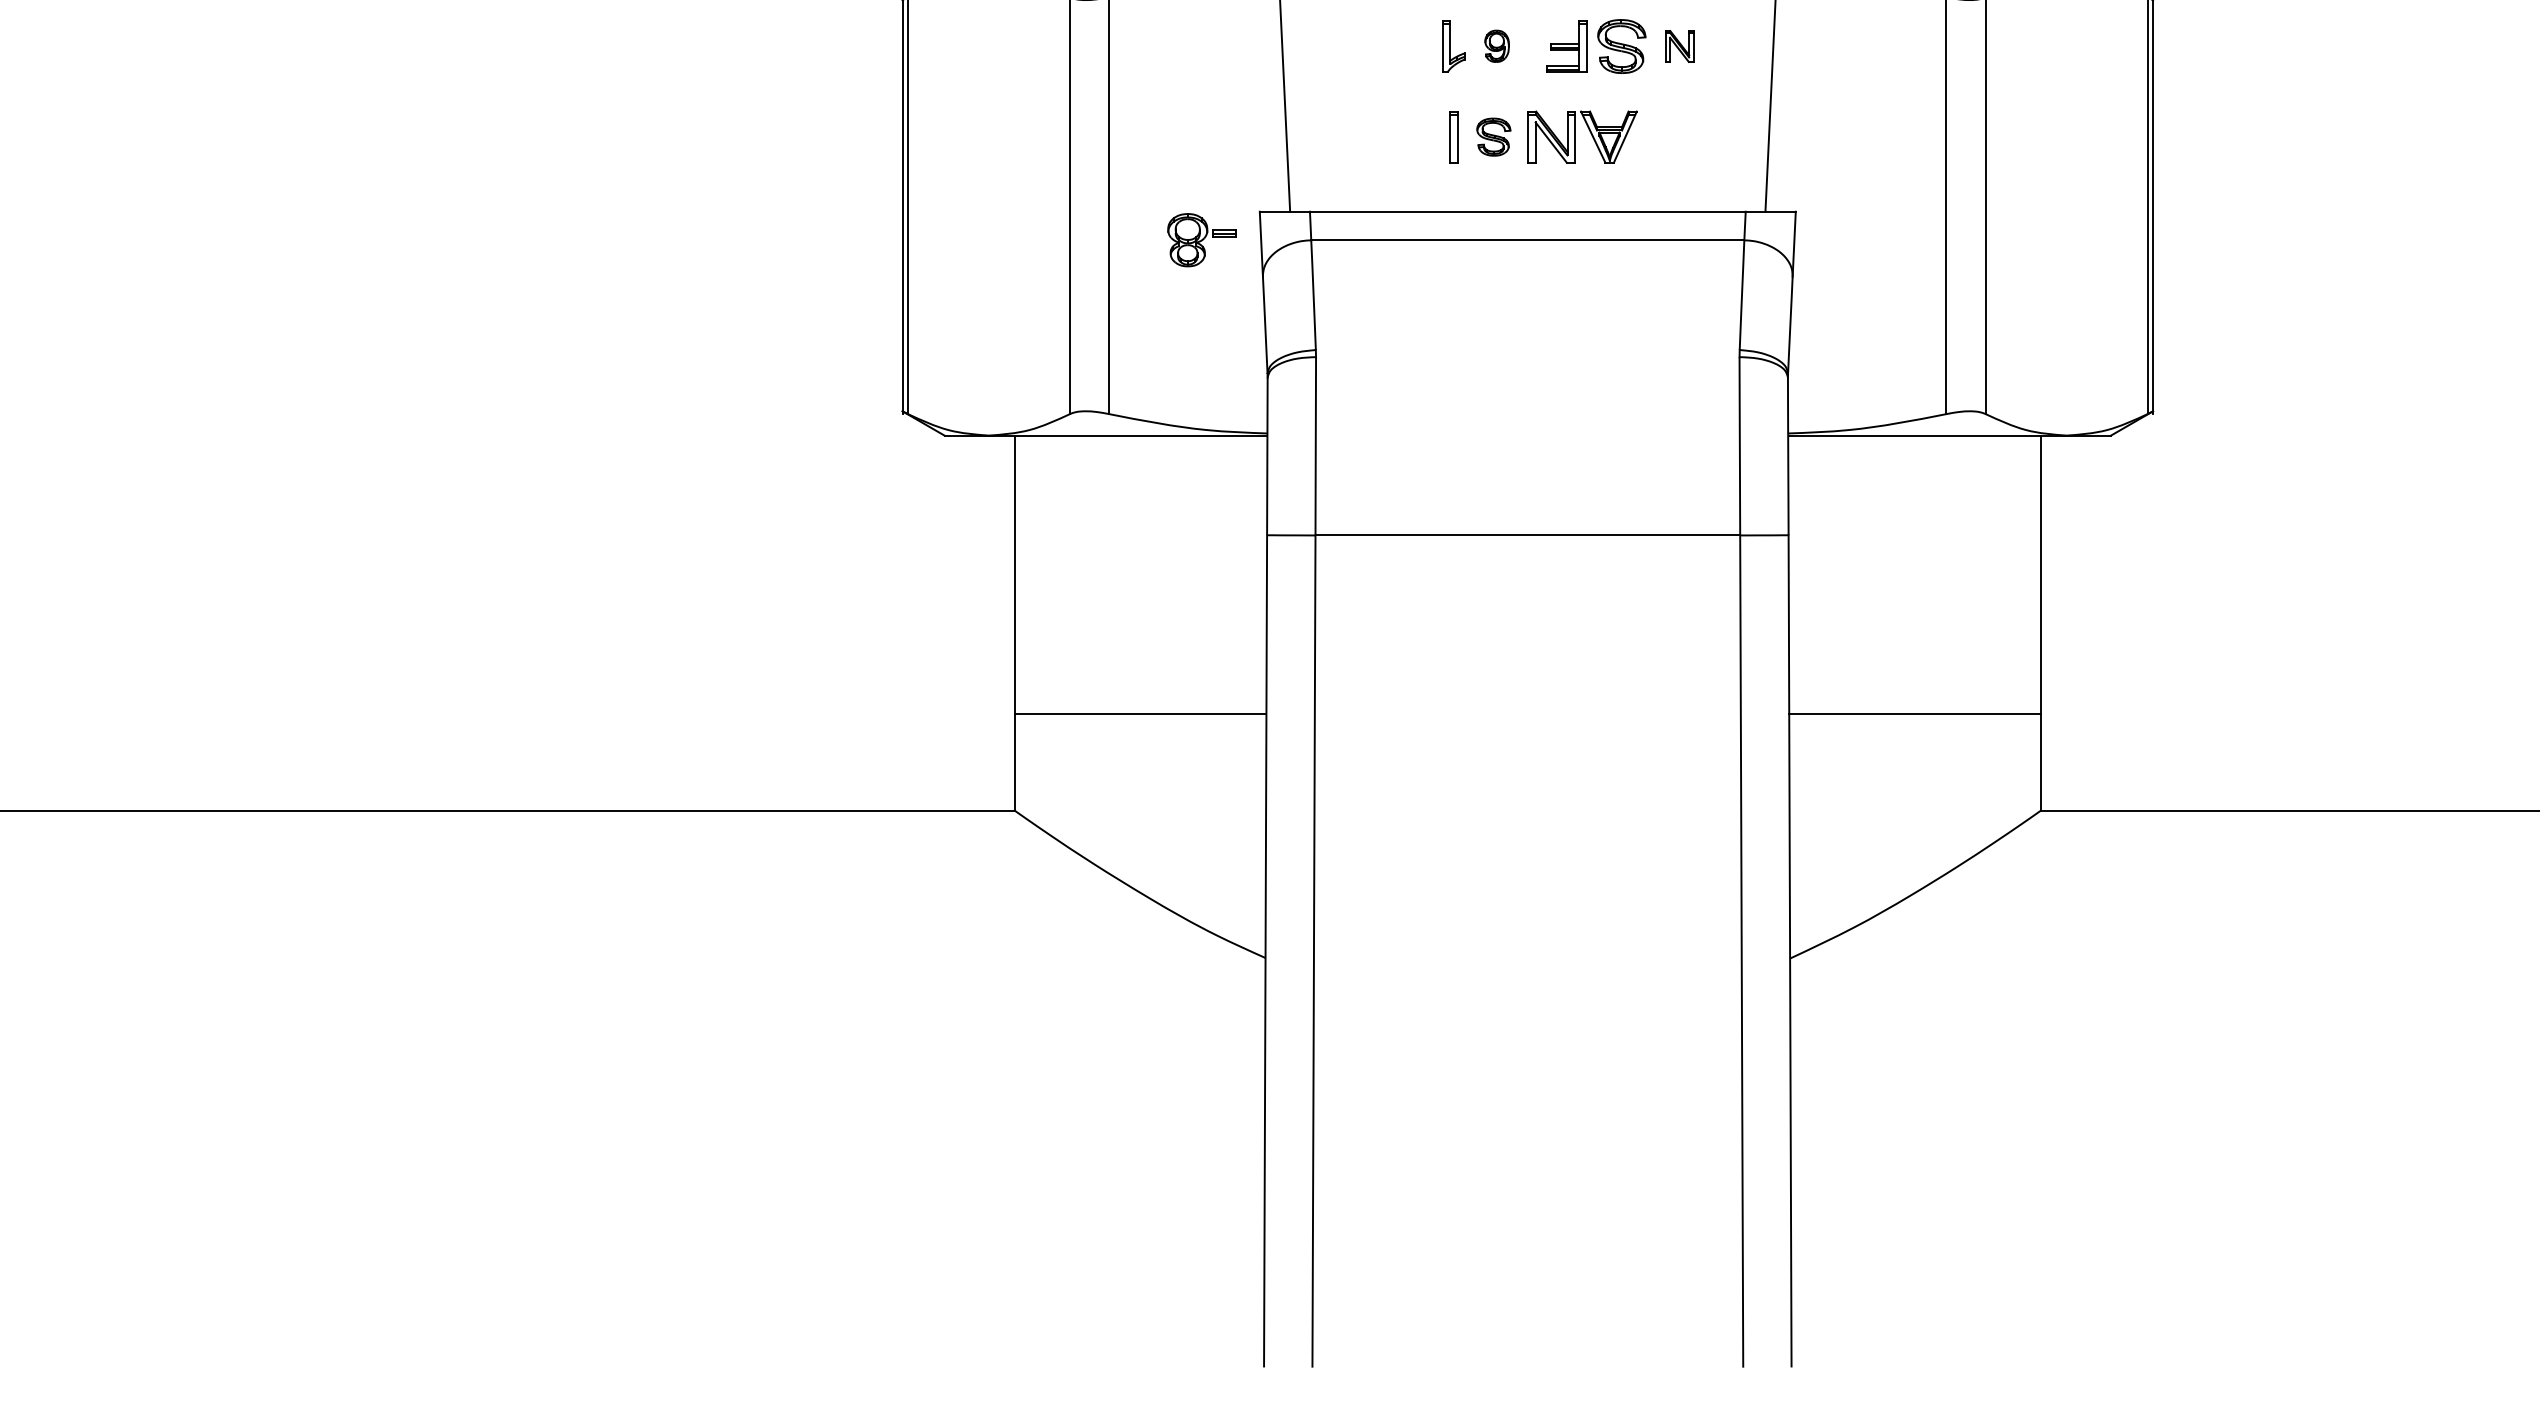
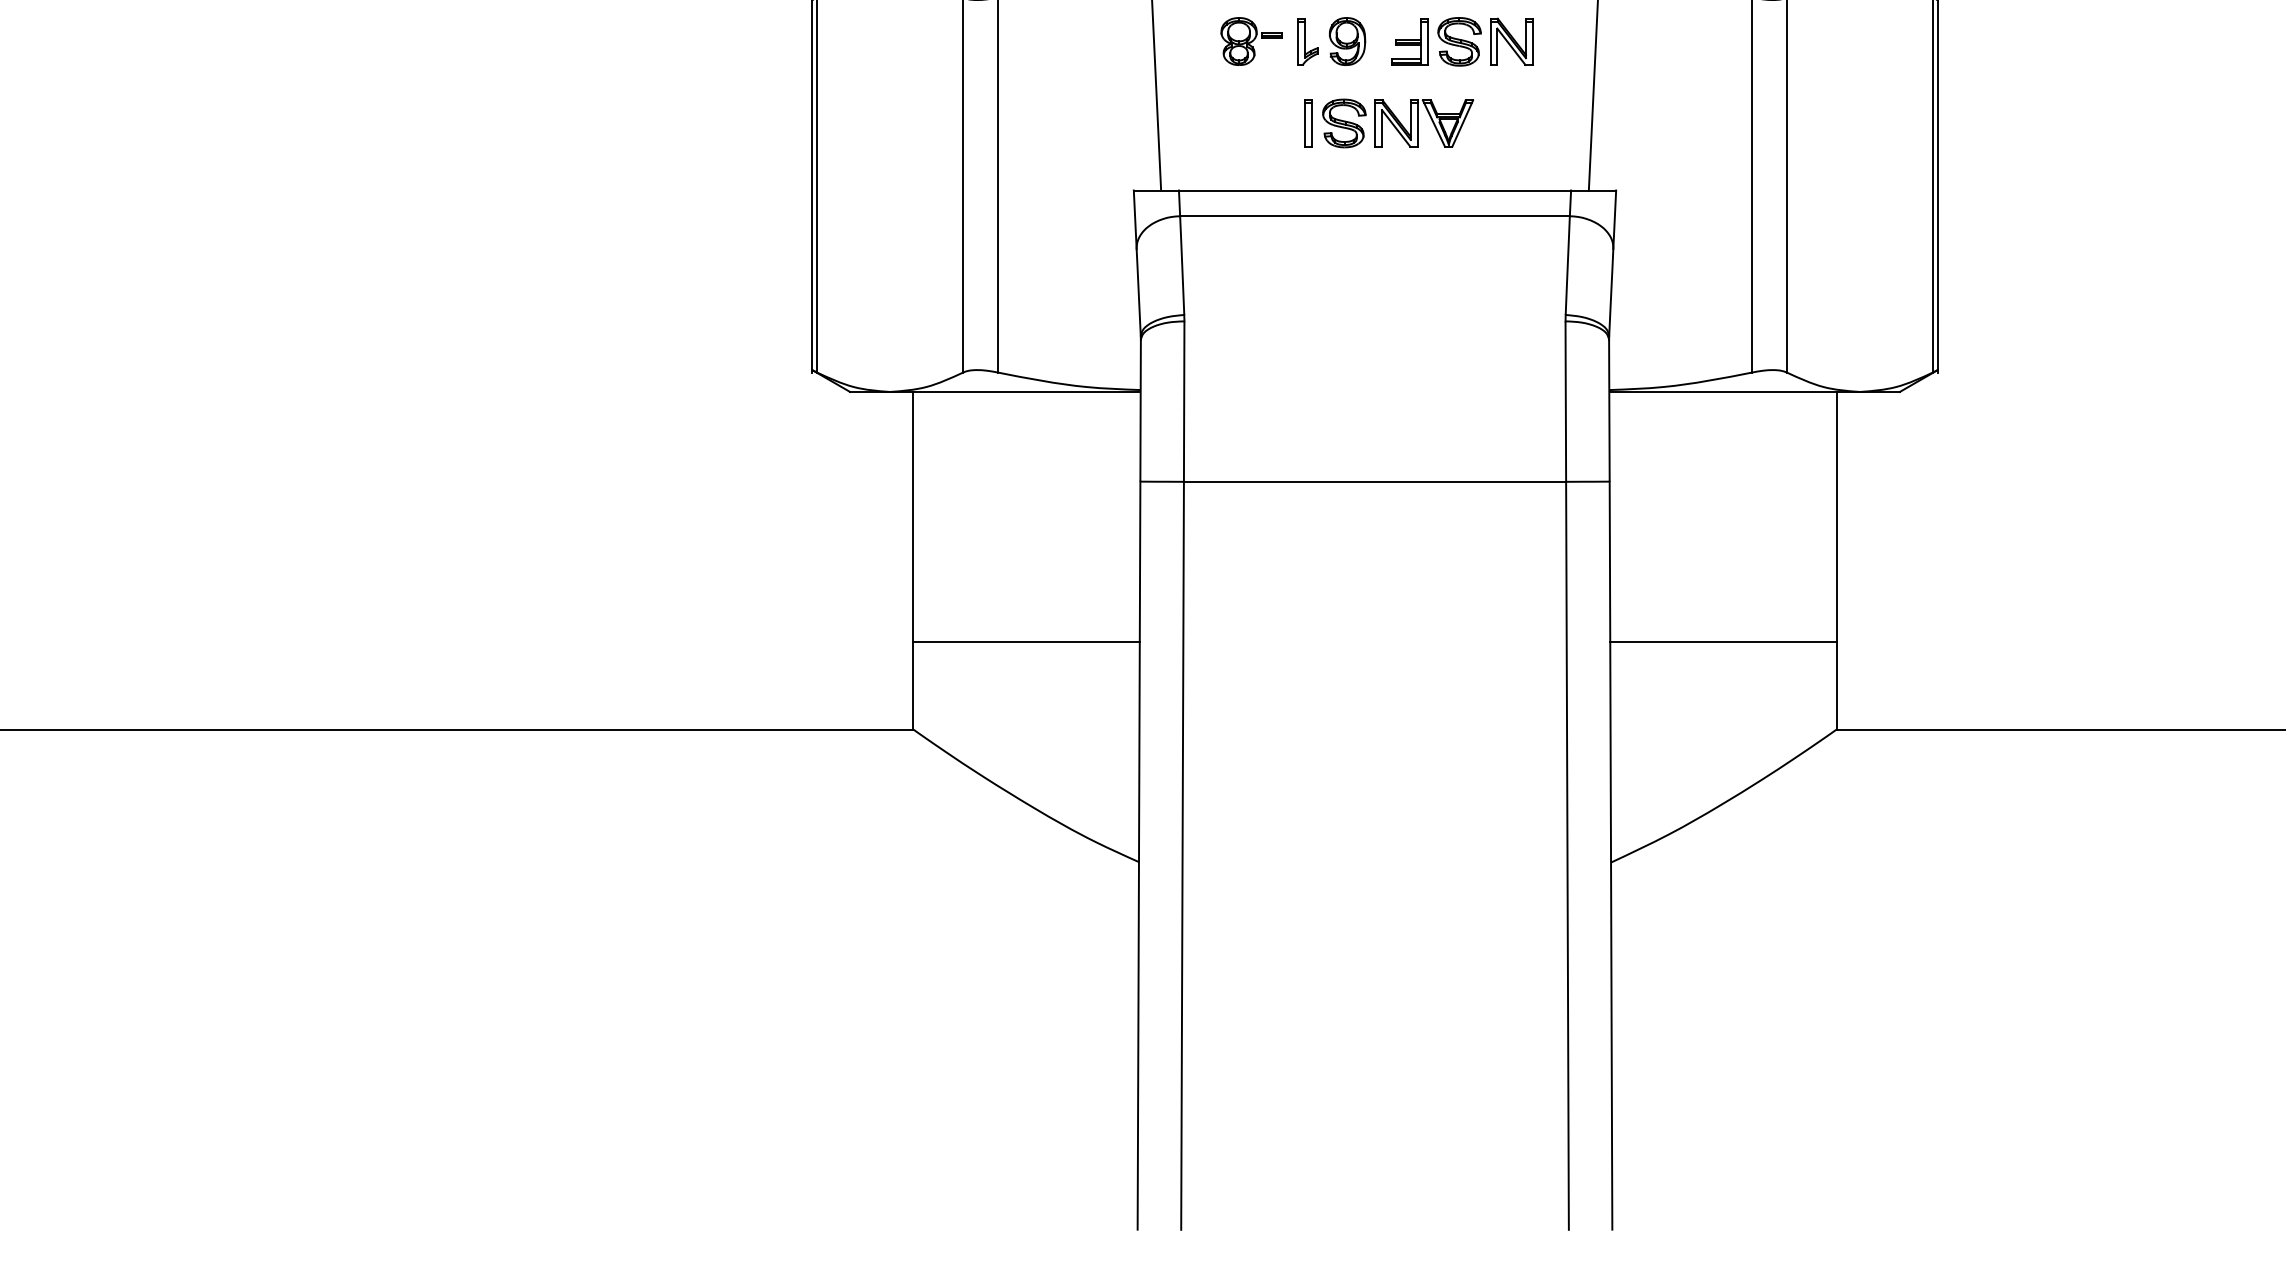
part: (1496, 46) -> (1346, 41), size x1.67
part: (1679, 46) -> (1511, 41), size x1.67
part: (1493, 136) -> (1344, 122), size x1.43
part: (1201, 240) -> (1251, 41), moved

